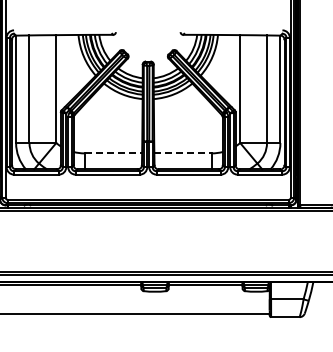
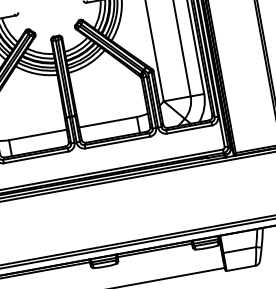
line: (113, 153) -> (38, 135), dashed -> solid
line: (183, 153) -> (108, 122), dashed -> solid

